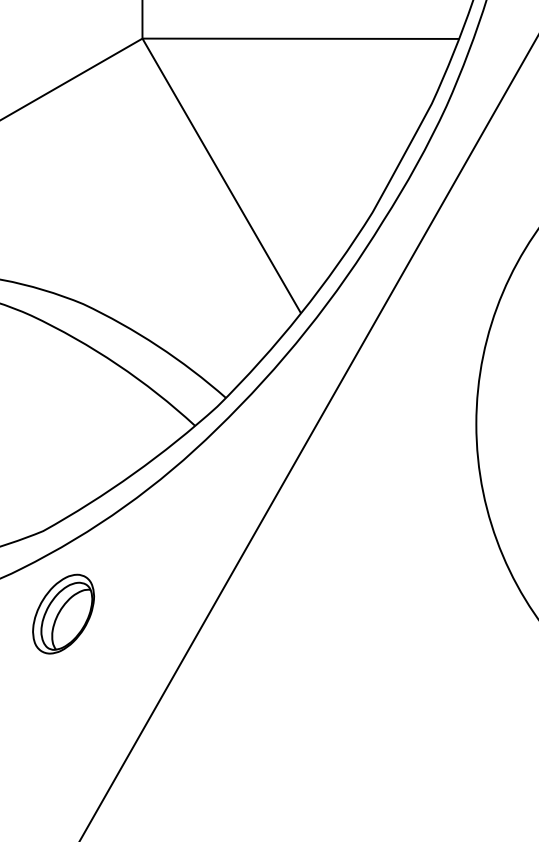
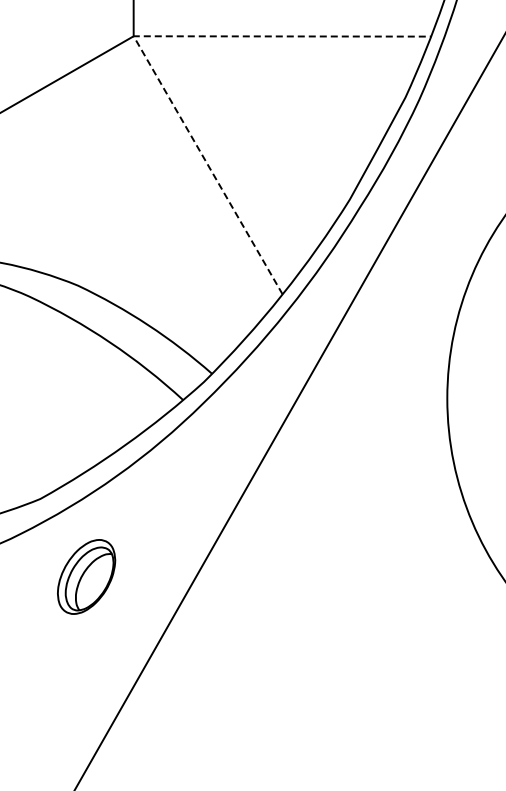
line: (142, 38) -> (133, 36), solid -> dashed
part: (63, 613) -> (86, 576), moved

